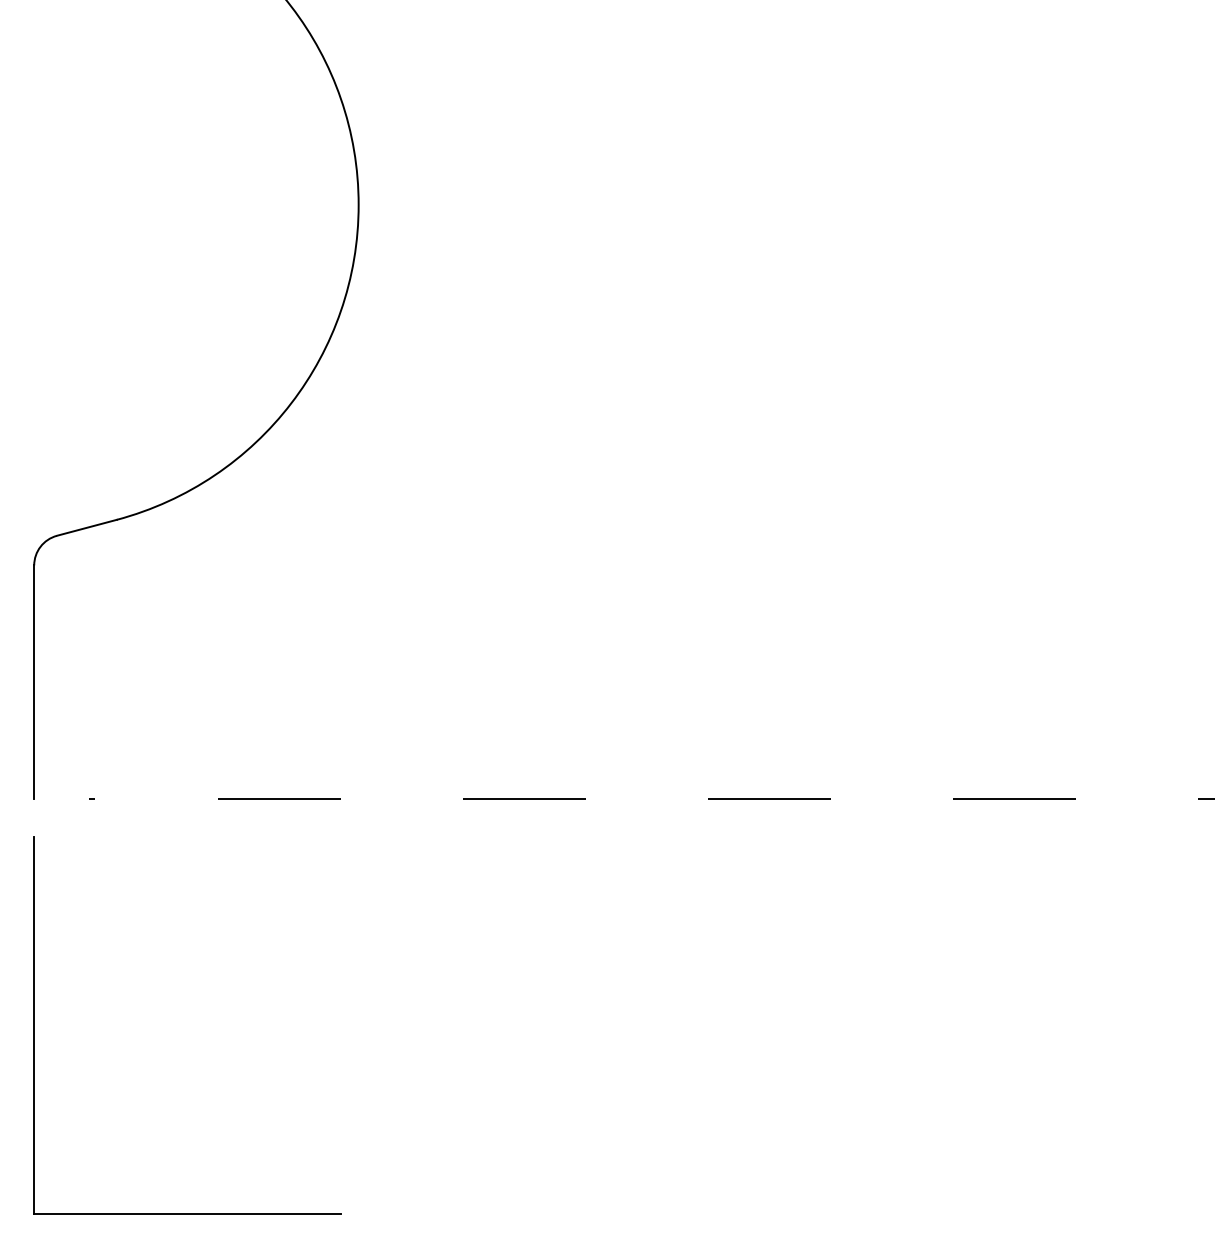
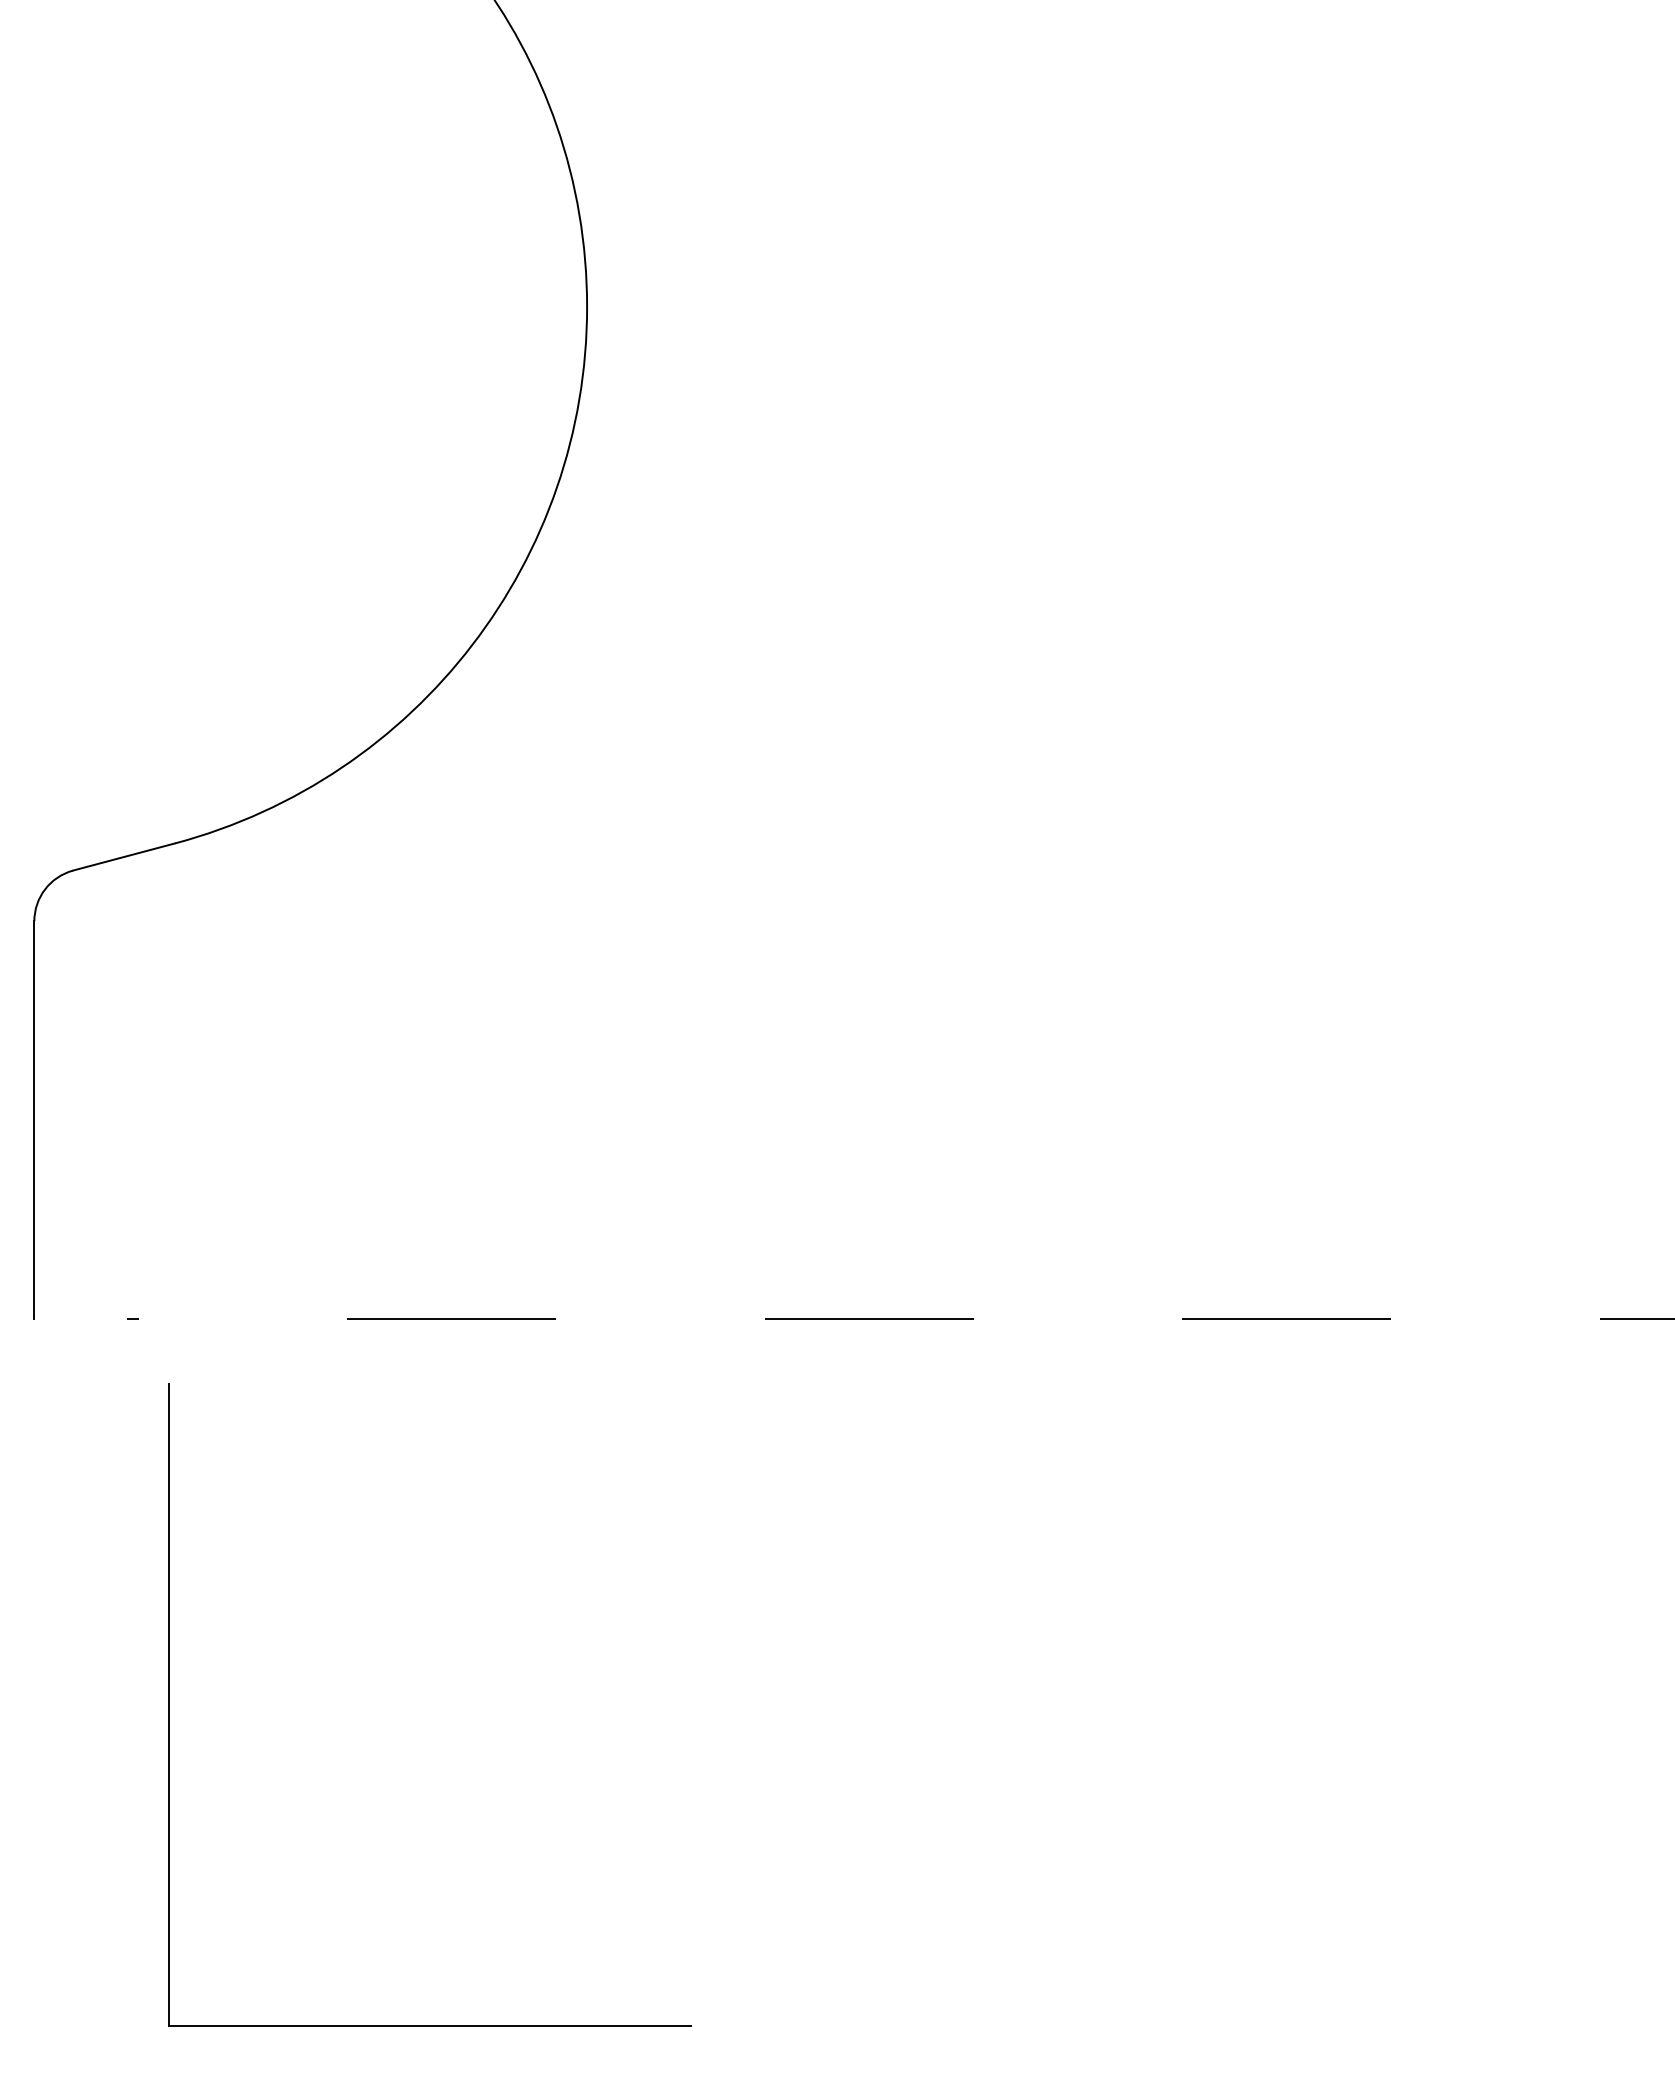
part: (34, 1025) -> (169, 1704), moved

